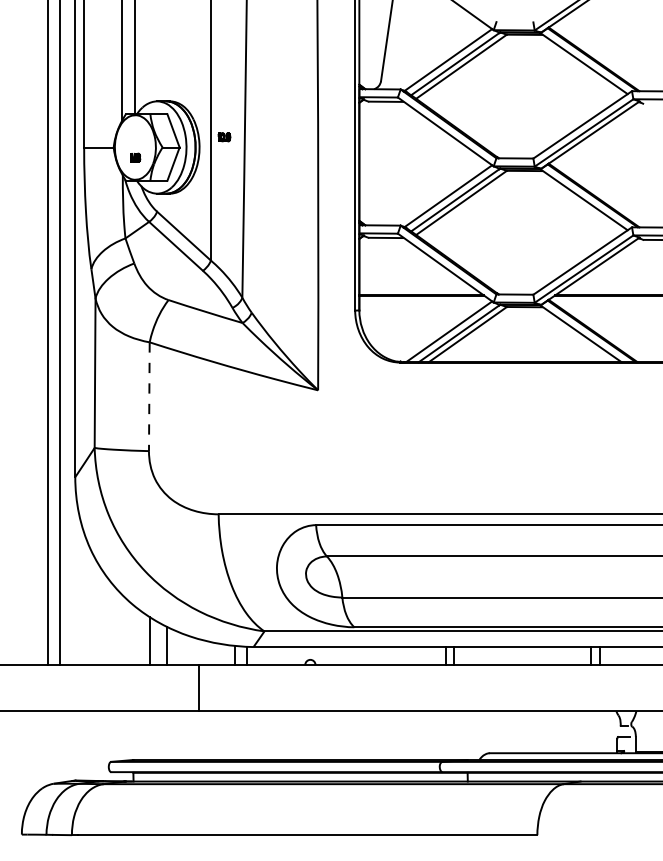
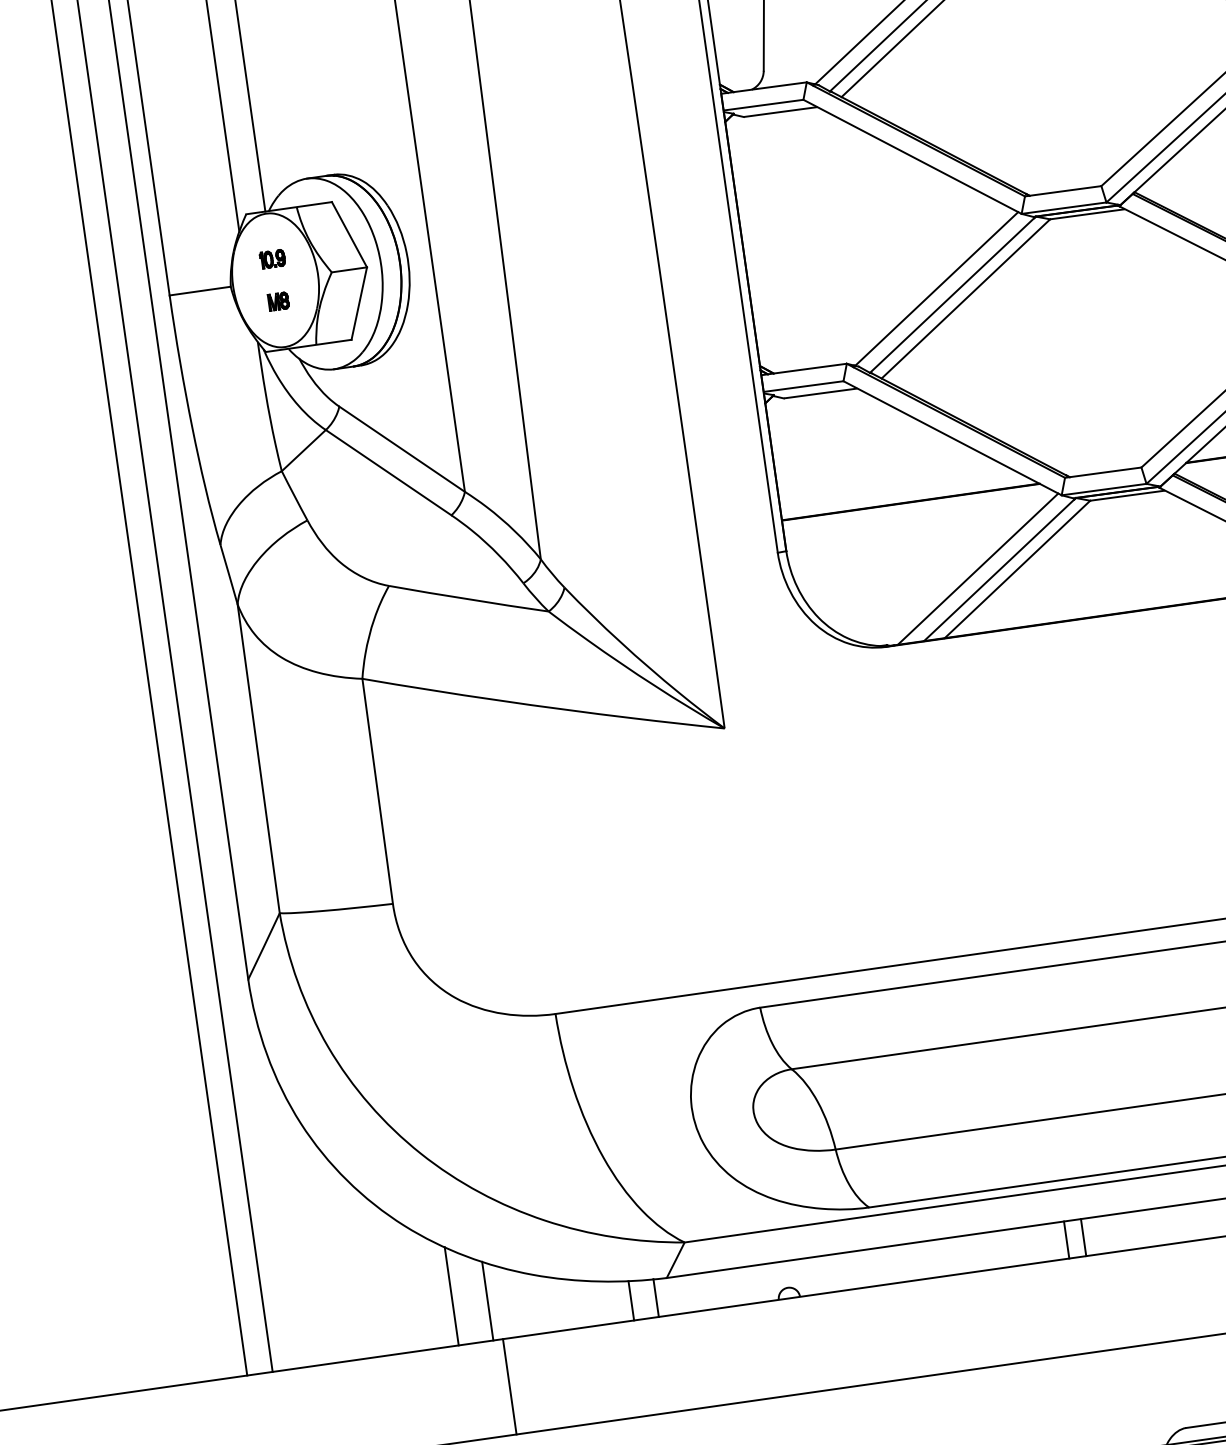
part: (224, 137) -> (272, 259), moved
line: (149, 397) -> (378, 792), dashed -> solid
line: (198, 687) -> (508, 1385), moved

